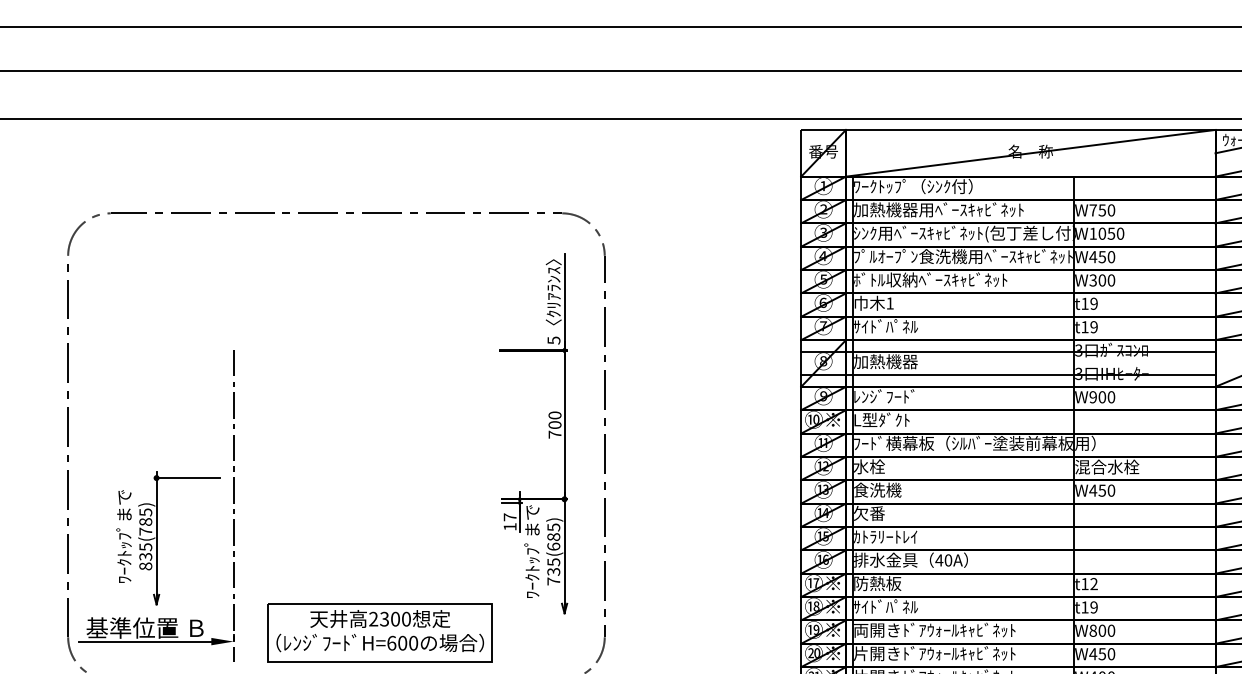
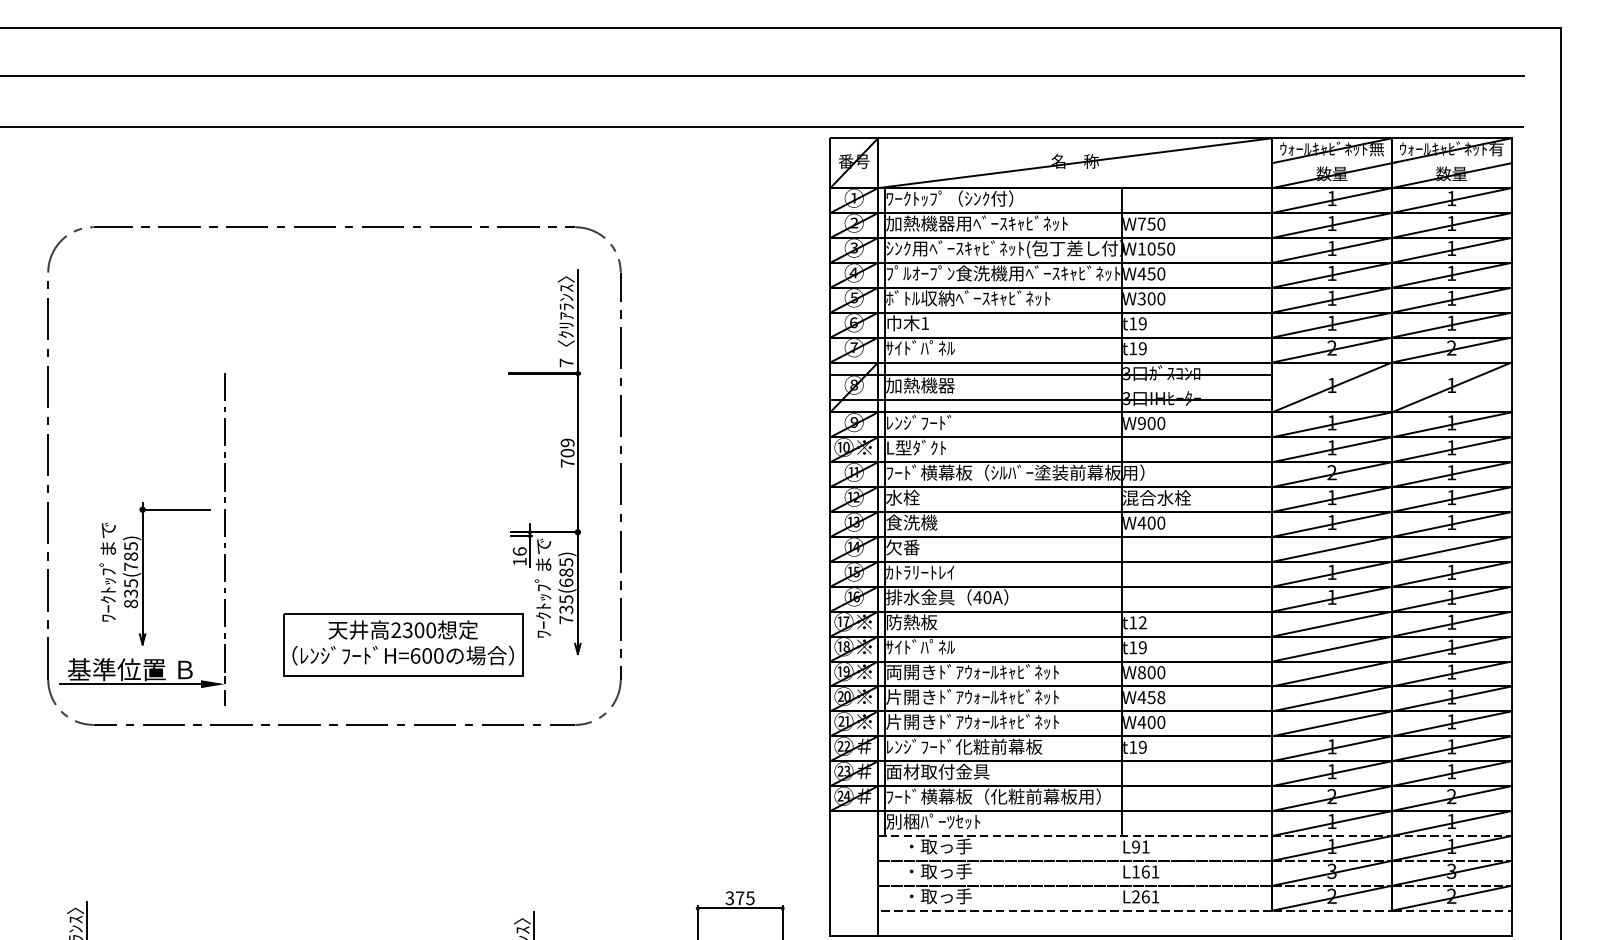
text: (553, 340) -> (566, 362), 5 -> 7
text: (554, 415) -> (567, 442), 700 -> 709
text: (1102, 490) -> (1151, 522), W450 -> W400
text: (509, 517) -> (519, 551), 17 -> 16
part: (380, 632) -> (403, 644), moved
text: (1111, 654) -> (1161, 697), W450 -> W458

